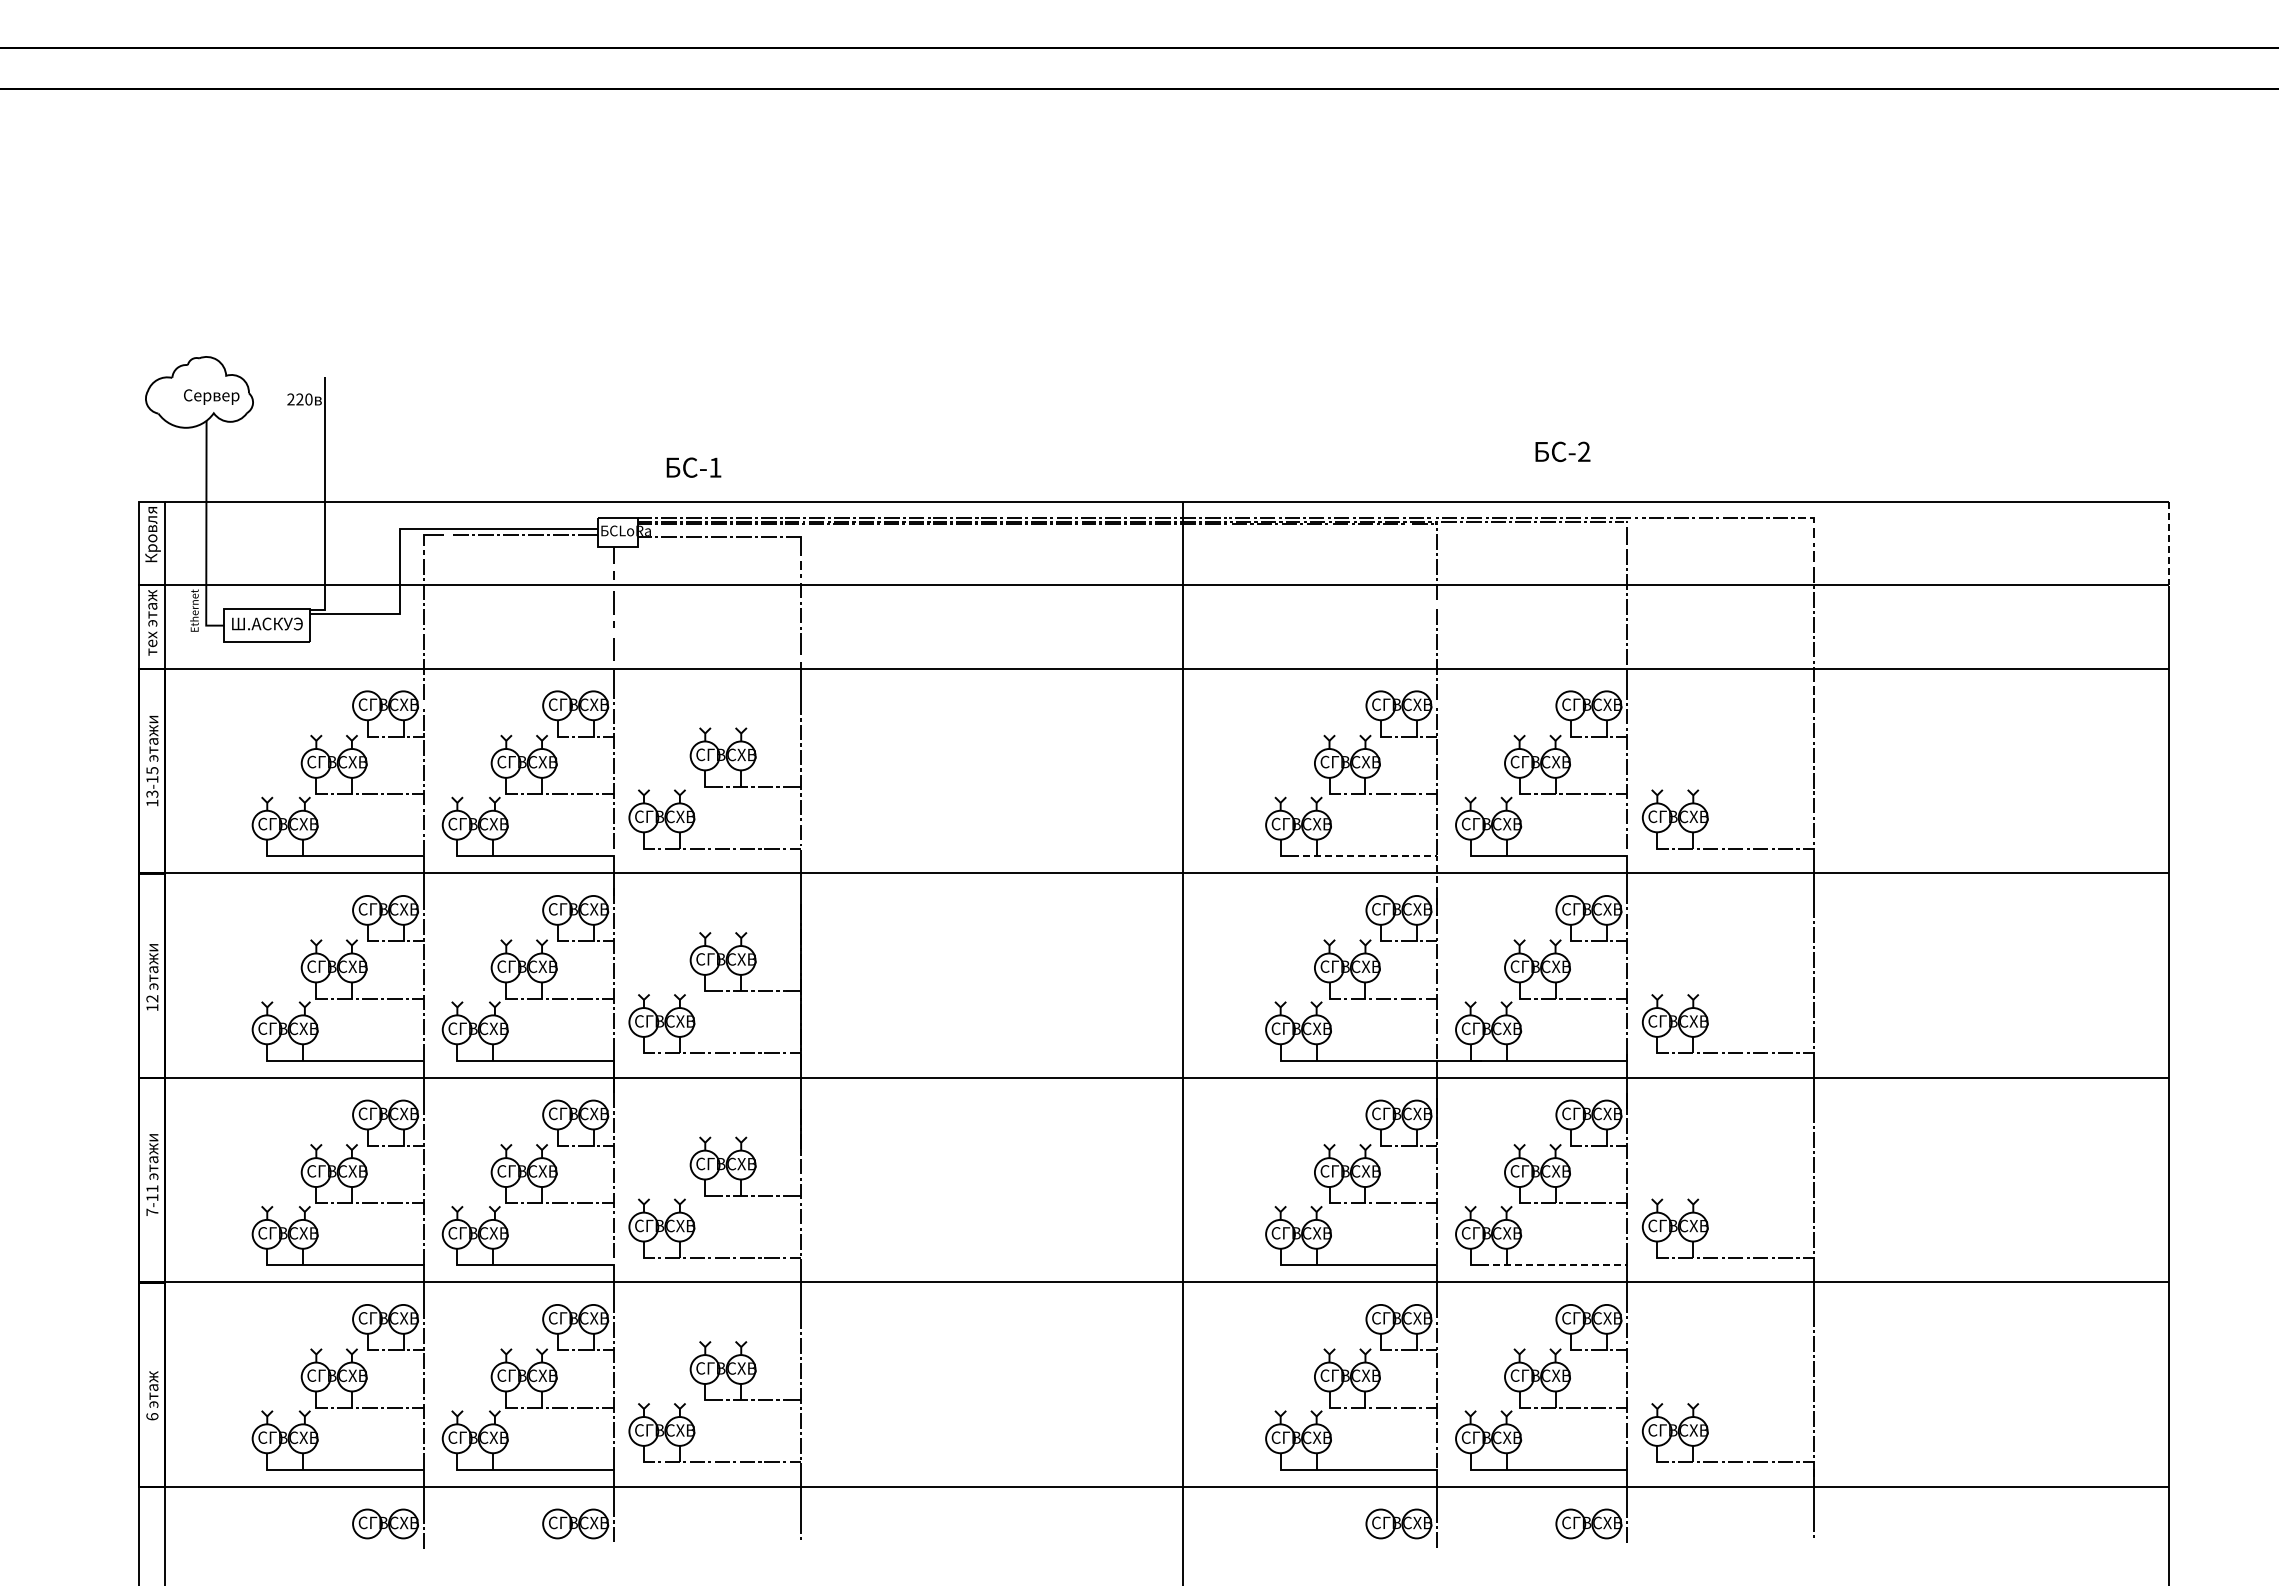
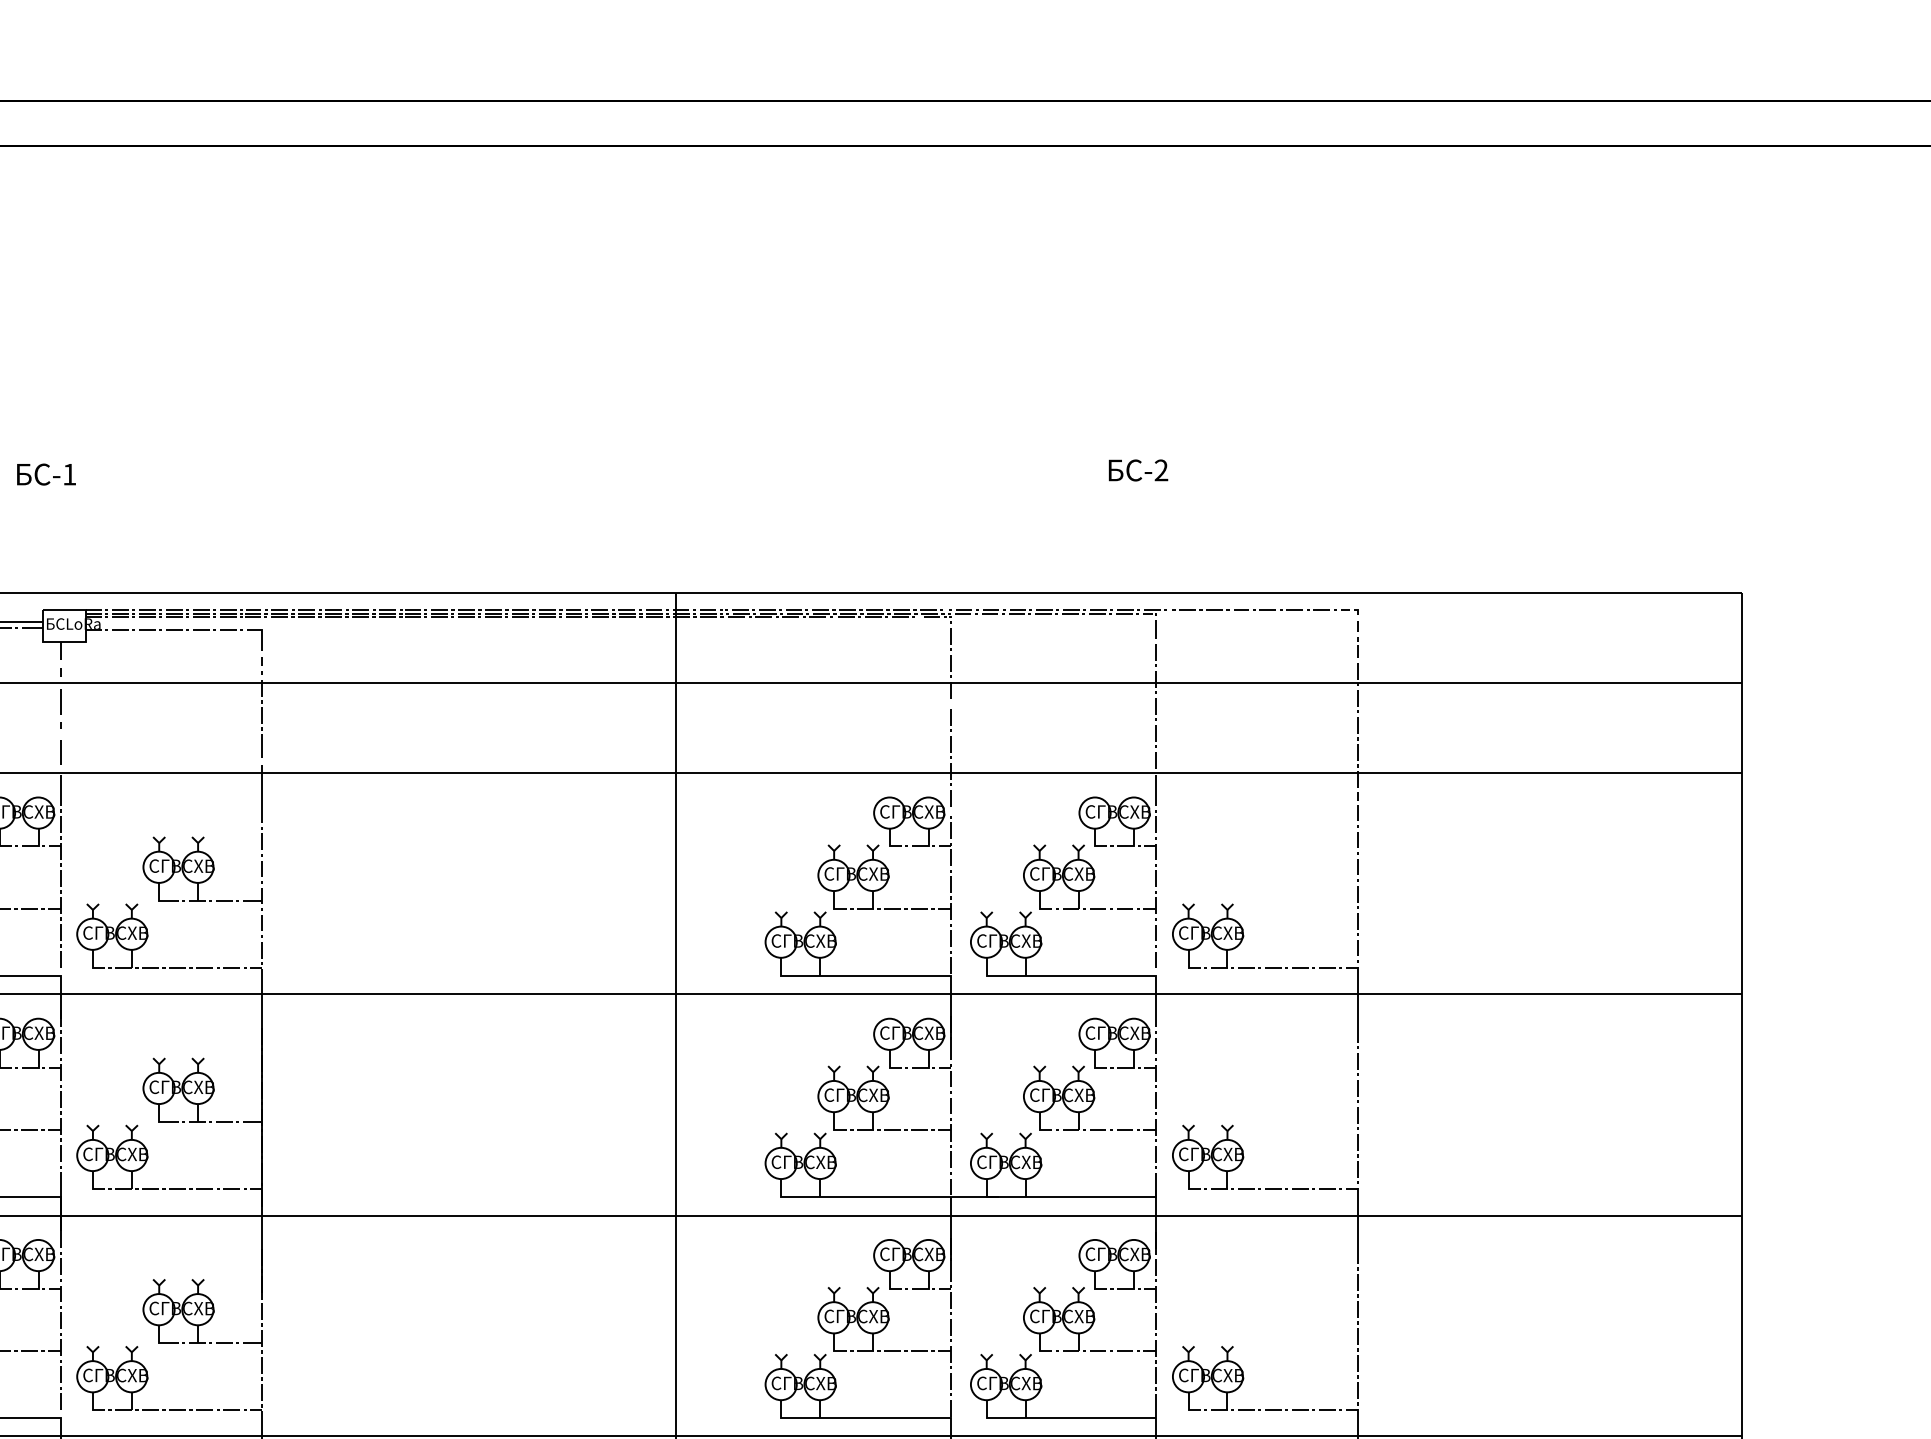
text: (1562, 451) -> (1137, 470), moved
text: (693, 467) -> (45, 474), moved
line: (2168, 543) -> (1741, 637), dashed -> solid
line: (1396, 856) -> (906, 976), dashed -> solid
line: (1554, 1265) -> (1077, 1418), dashed -> solid

